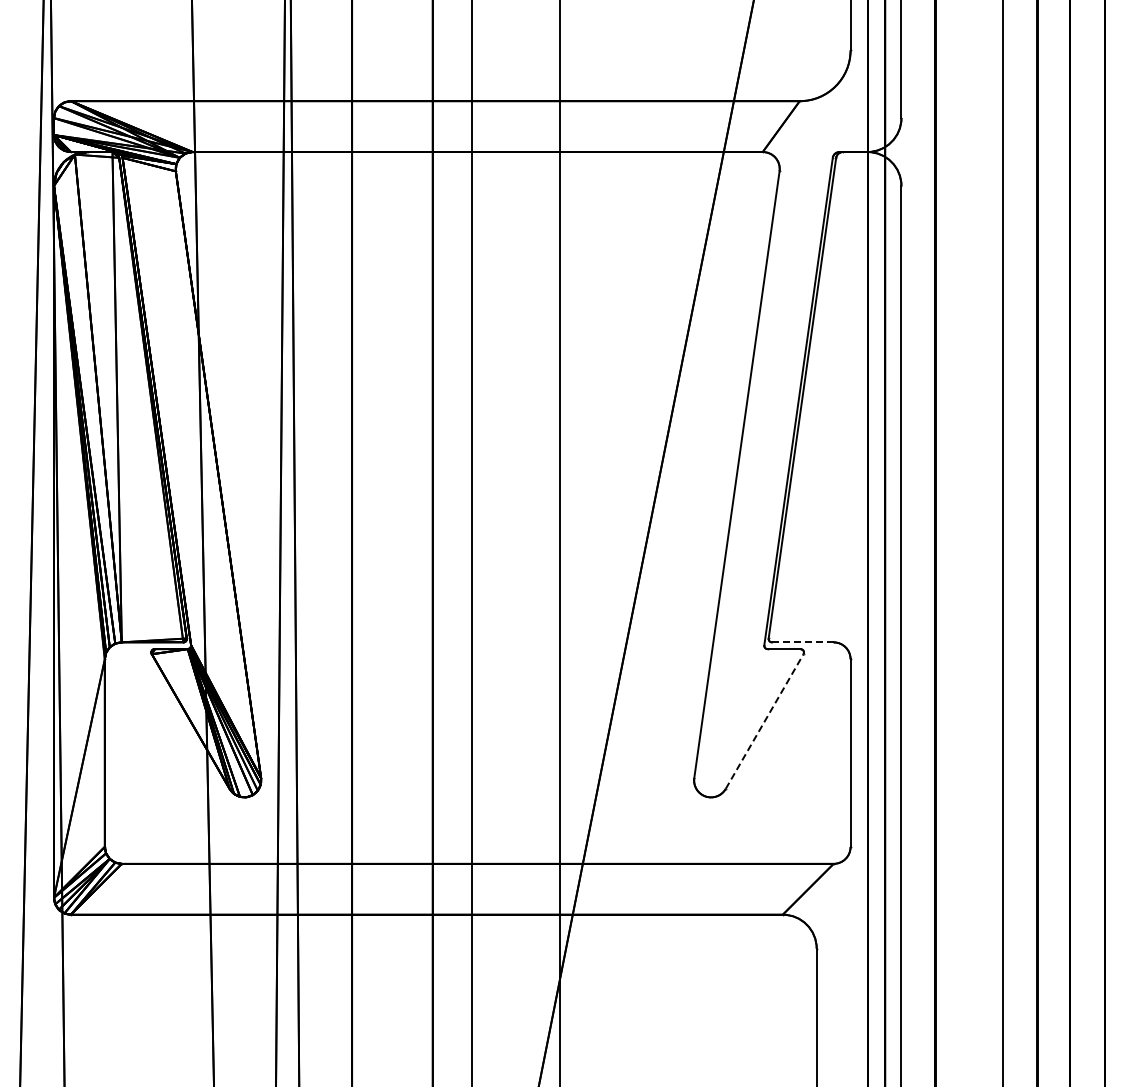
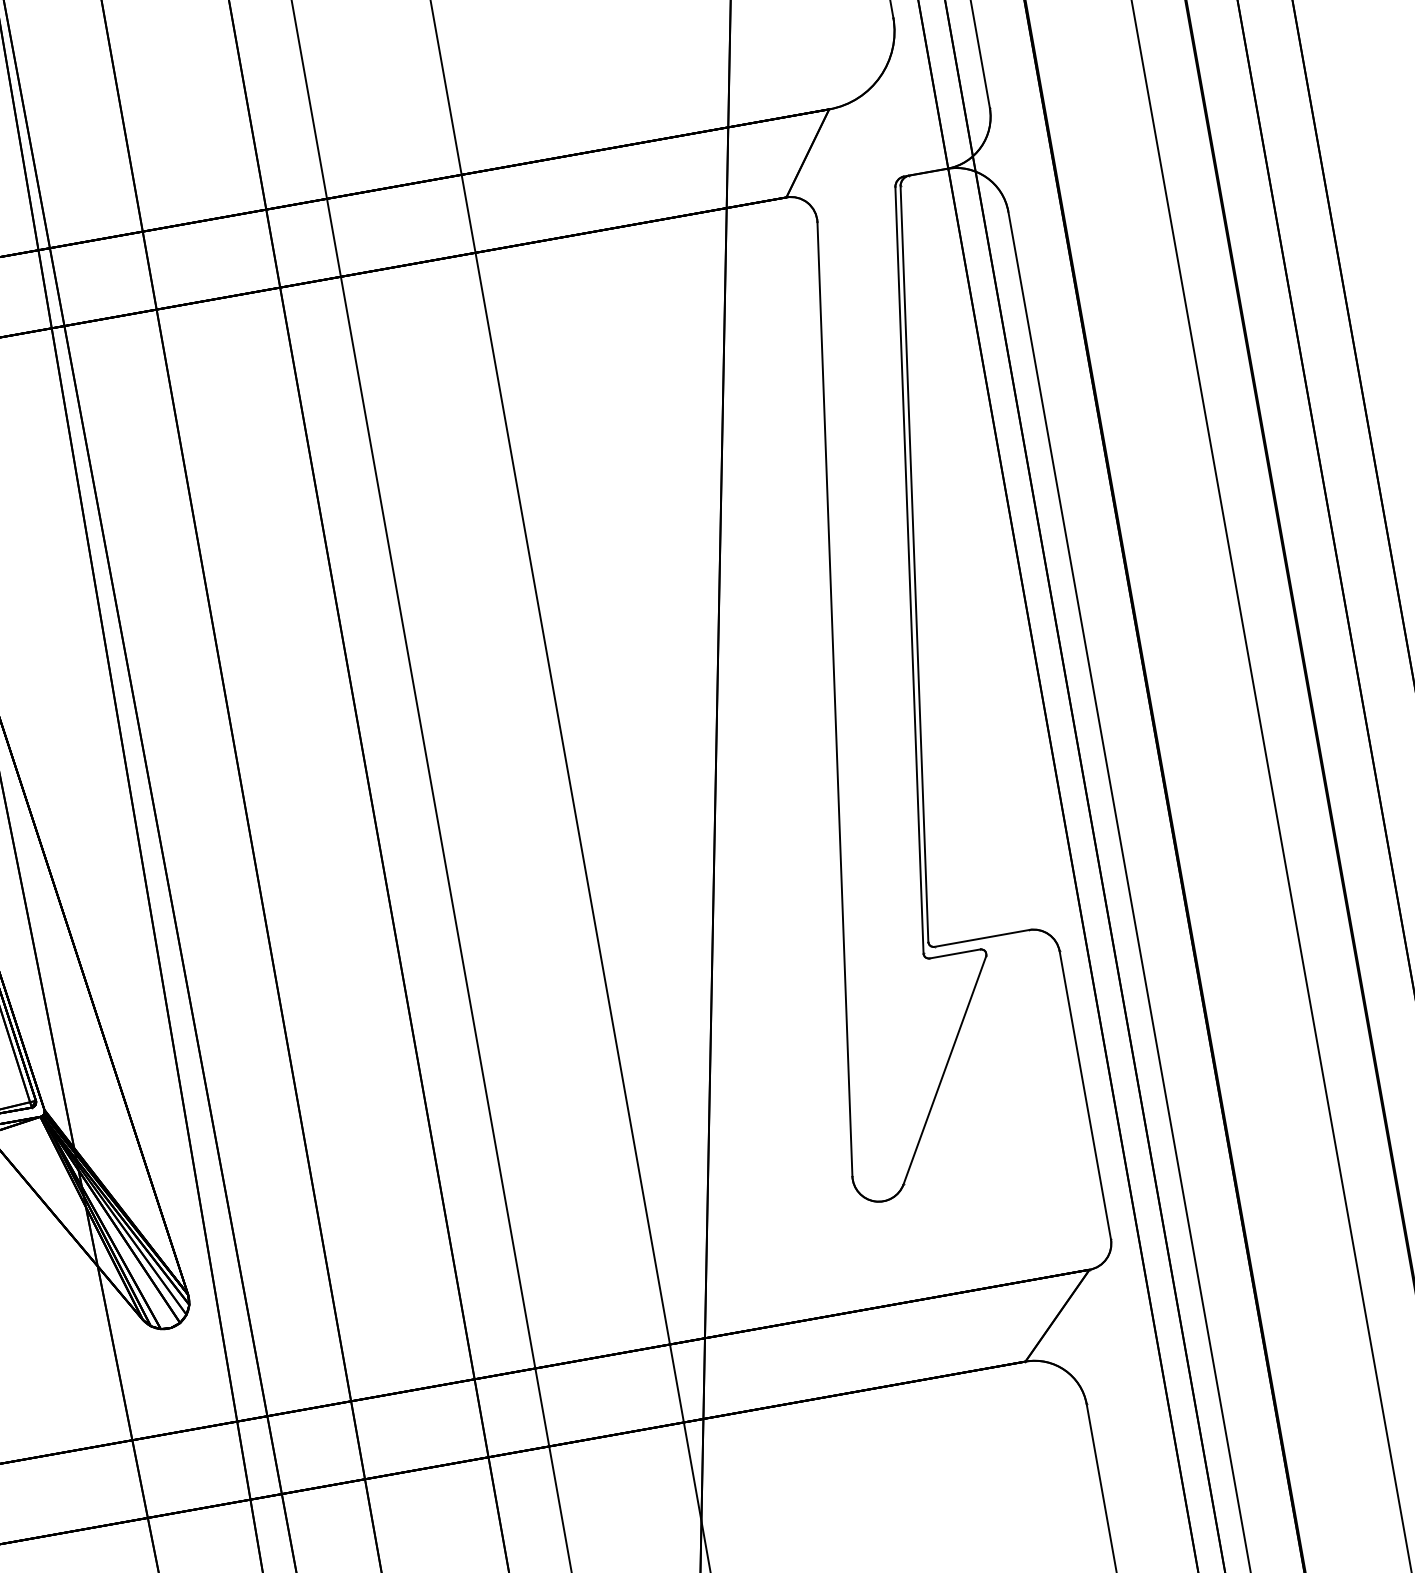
line: (802, 642) -> (981, 938), dashed -> solid
line: (764, 721) -> (944, 1070), dashed -> solid

